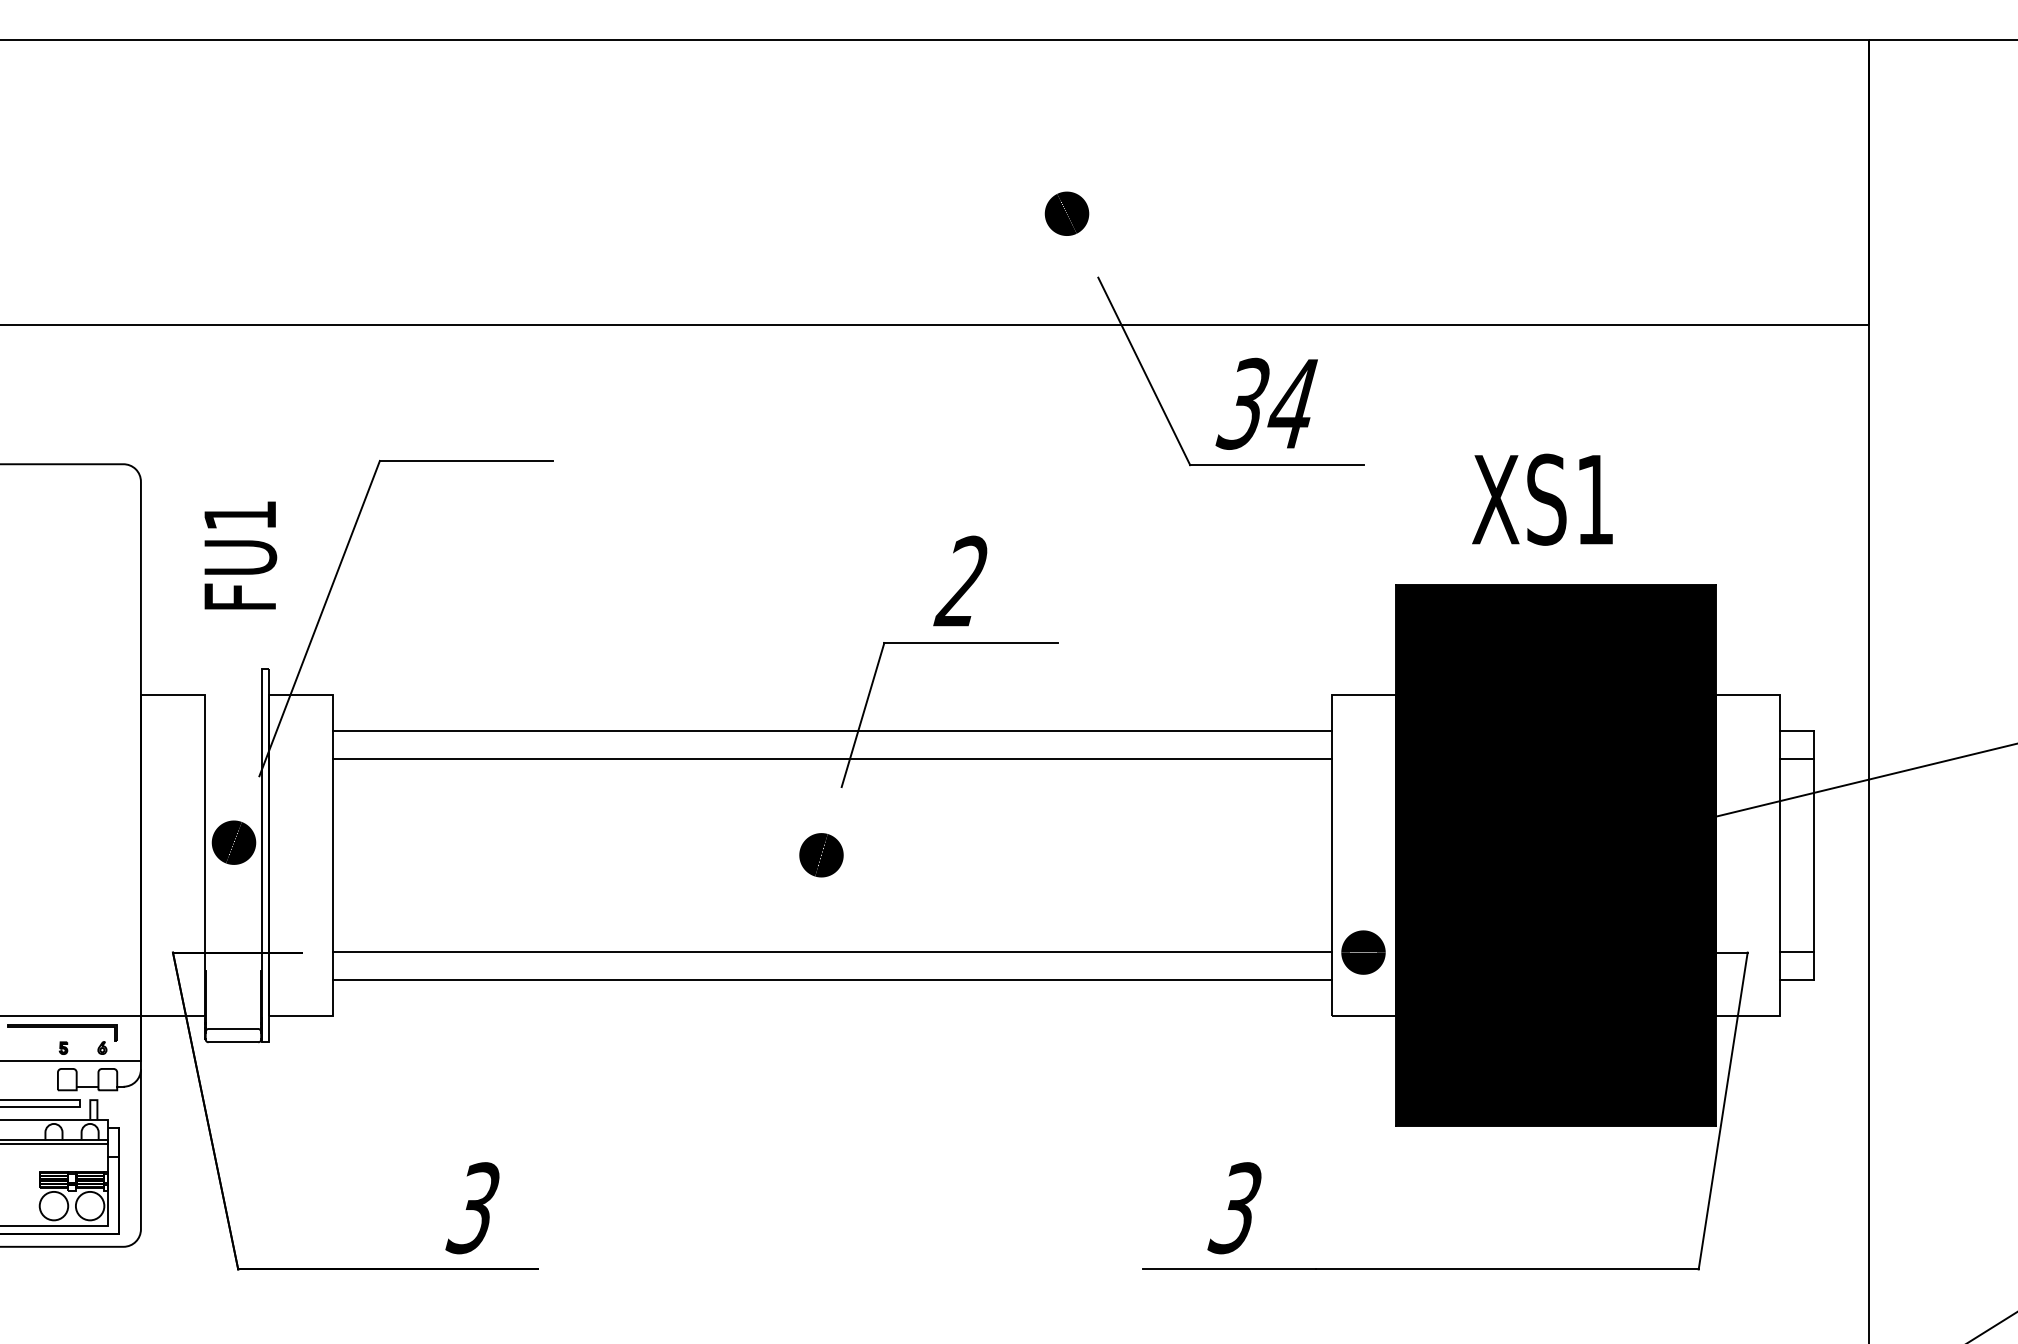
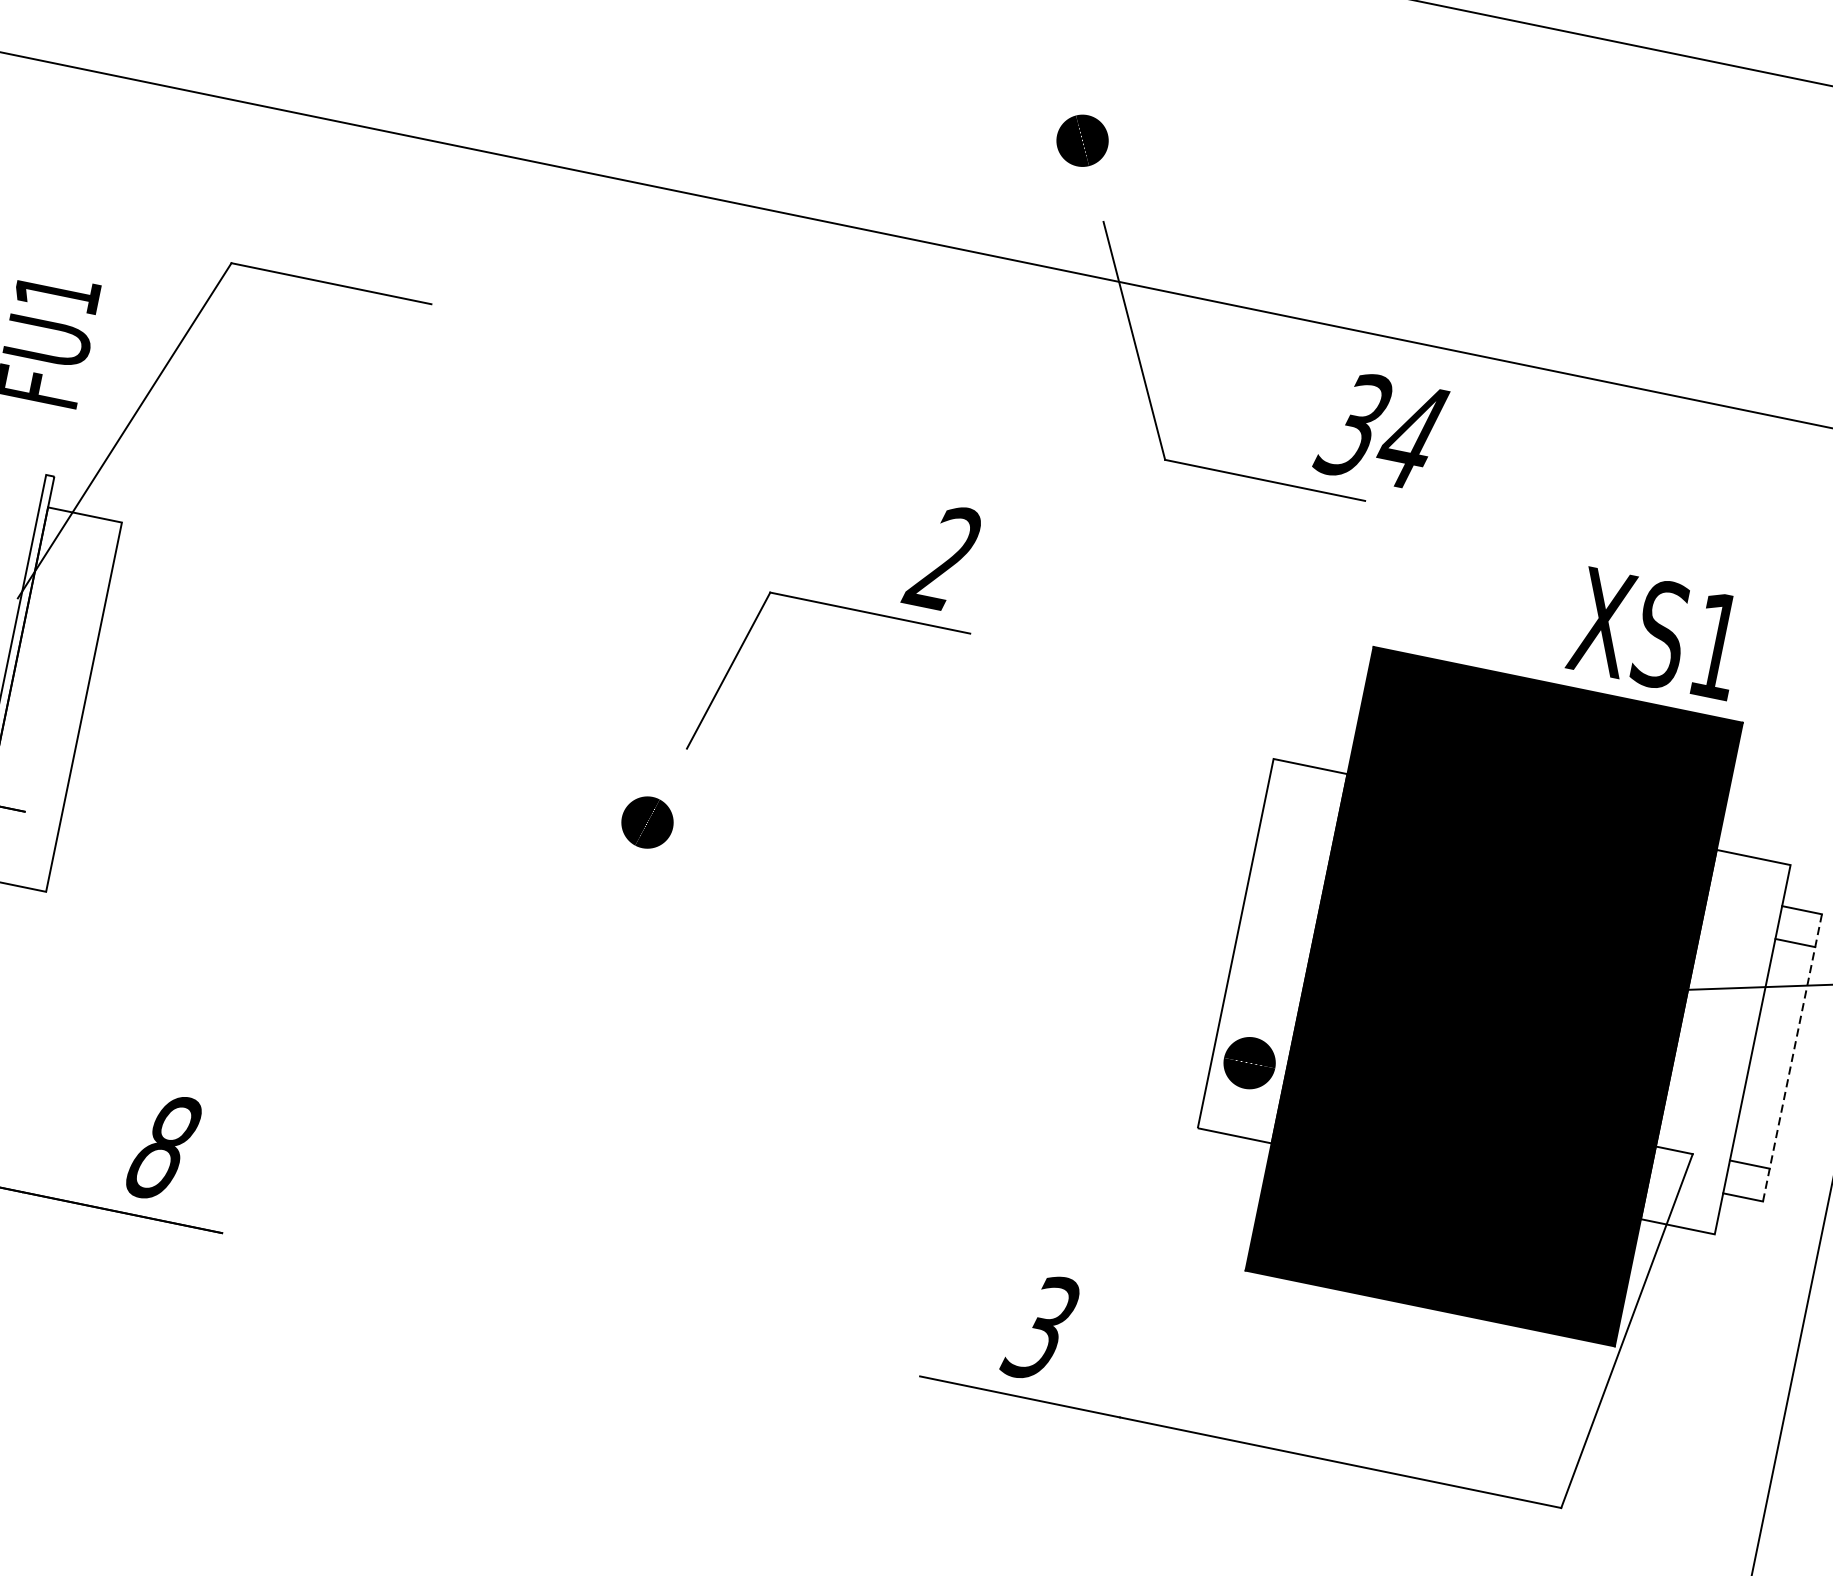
text: (1266, 403) -> (1380, 430), moved
text: (1542, 499) -> (1656, 633), moved
text: (960, 580) -> (942, 556), moved
line: (832, 731) -> (689, 682), removed
line: (832, 759) -> (682, 714), removed
line: (1814, 856) -> (1792, 1059), solid -> dashed
line: (832, 951) -> (637, 936), removed
line: (832, 980) -> (630, 969), removed
text: (472, 1208) -> (161, 1147), 3 -> 8

